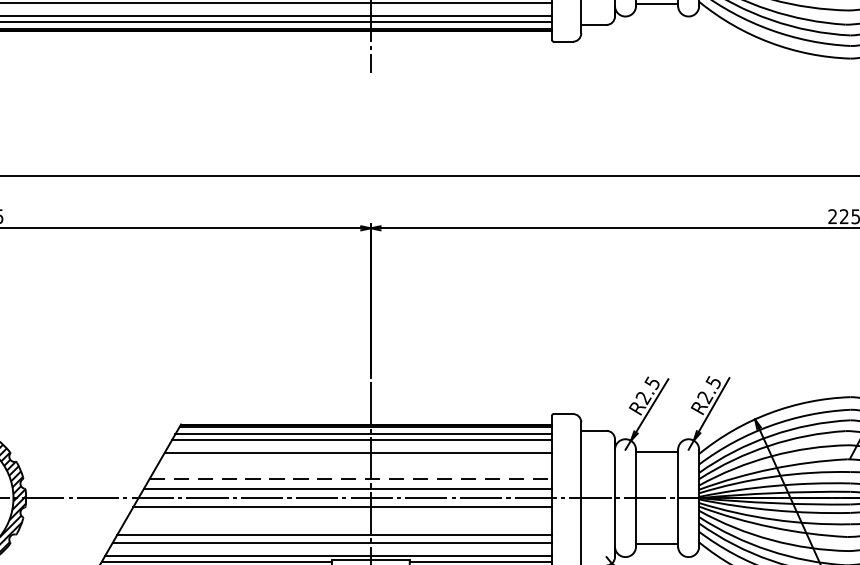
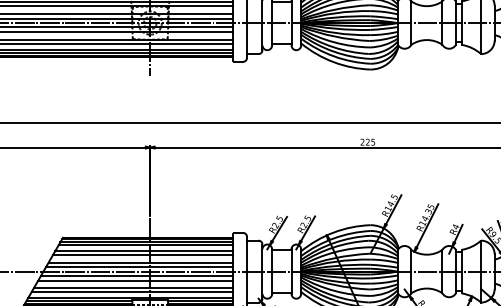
line: (356, 460) -> (143, 254), added
line: (351, 478) -> (141, 262), dashed -> solid
line: (338, 517) -> (135, 280), added

